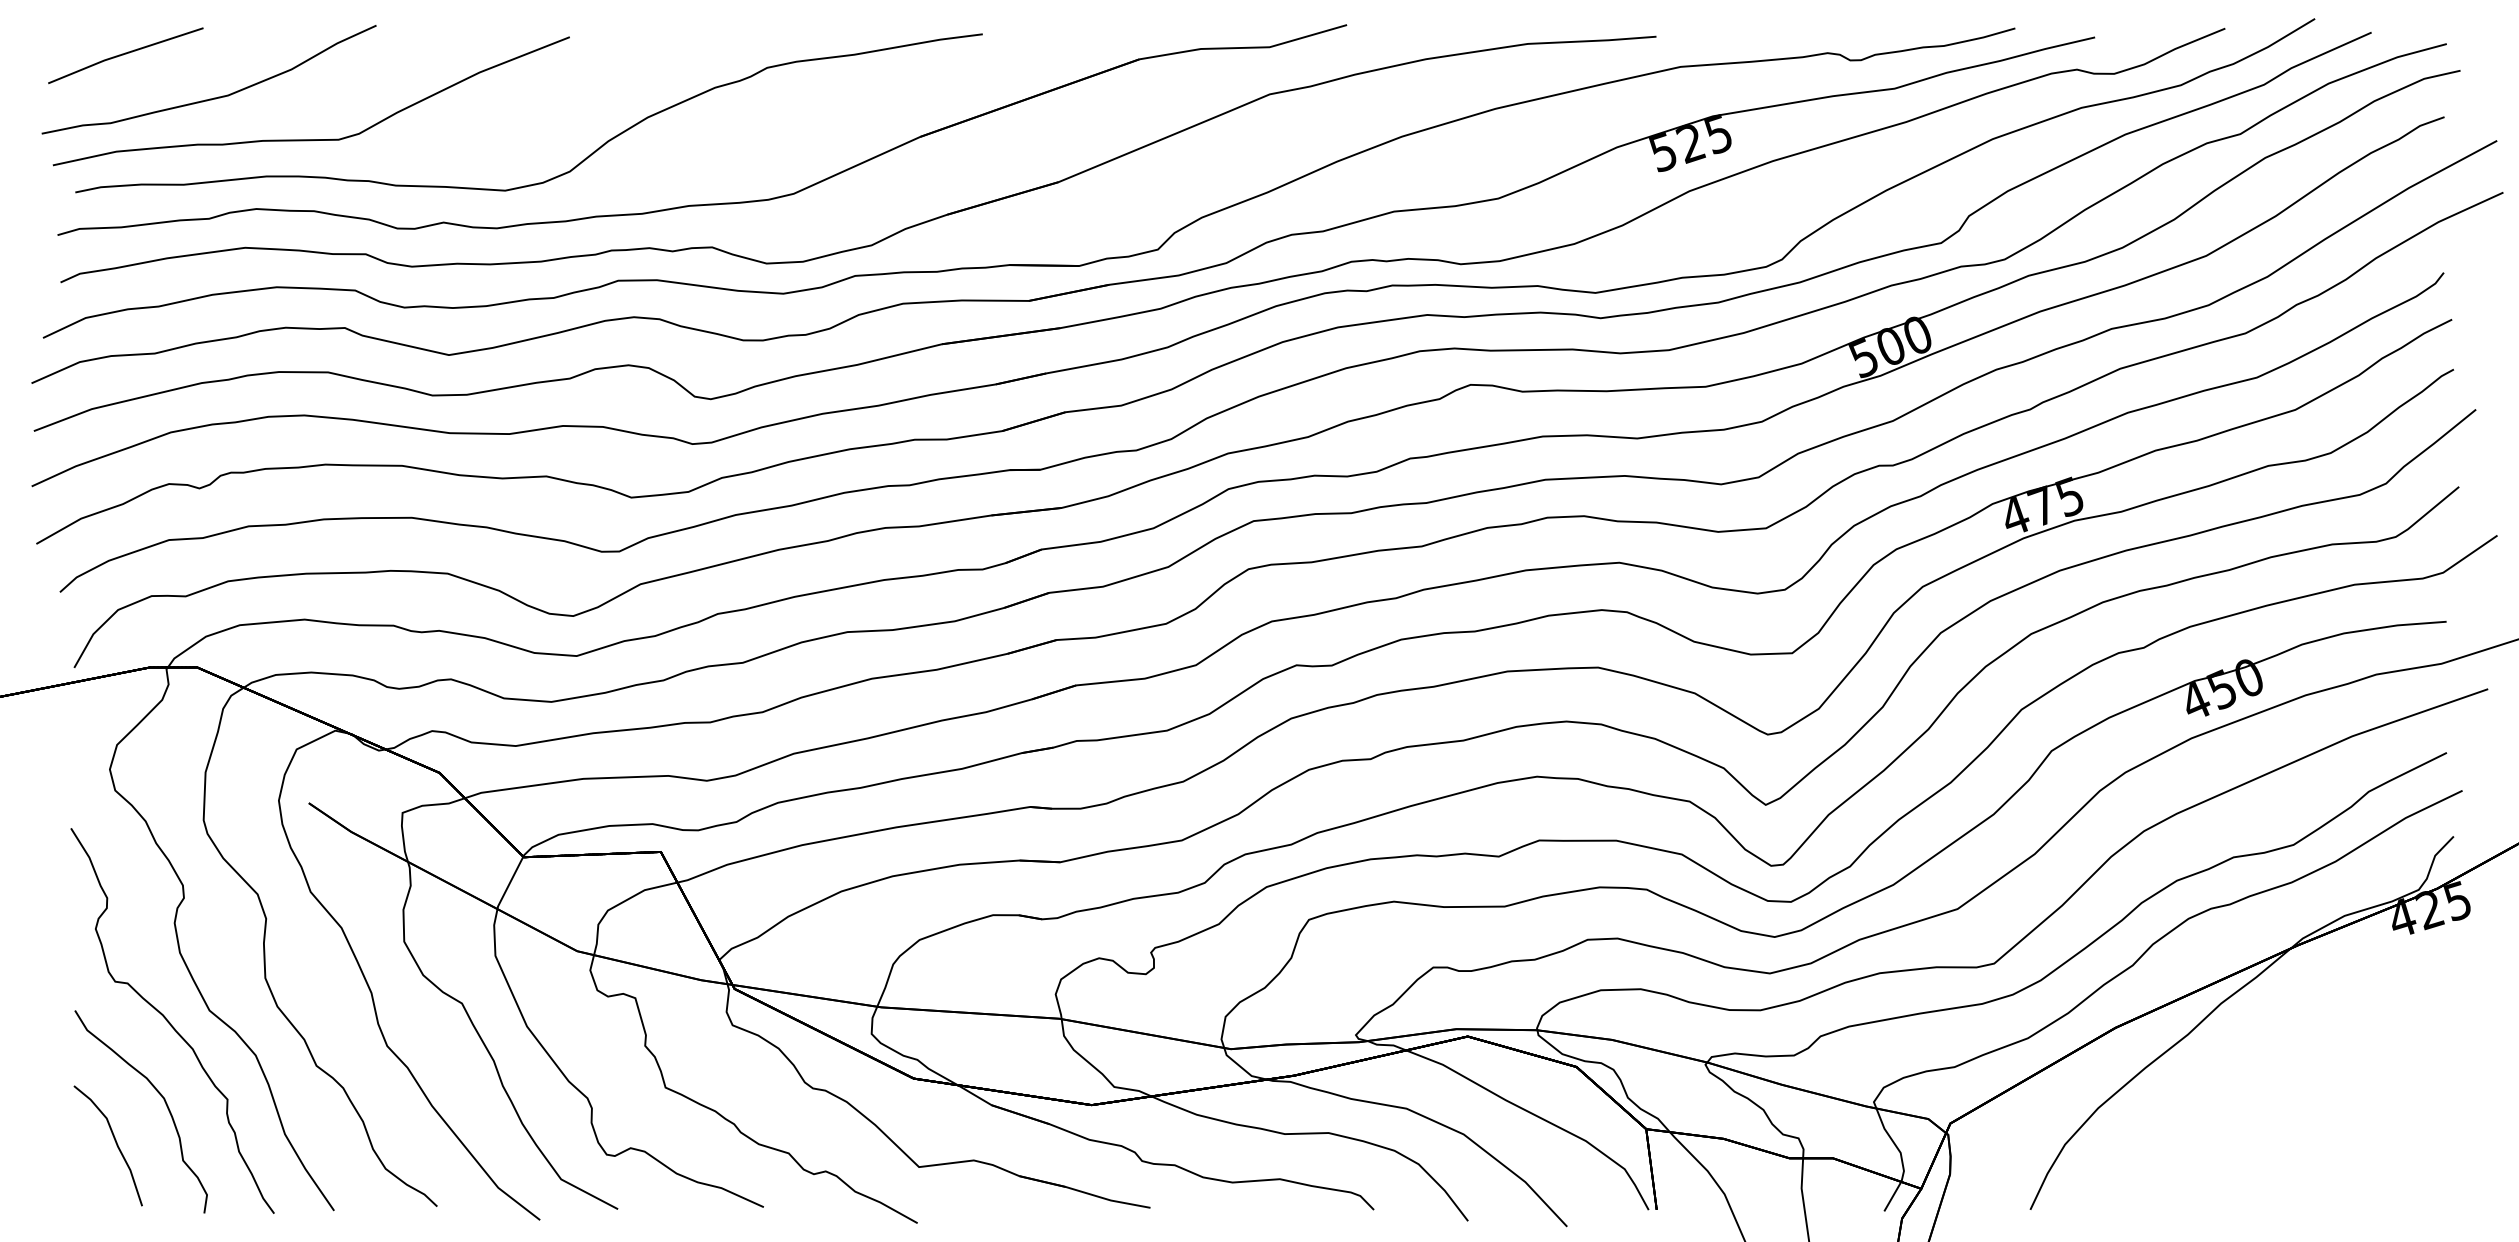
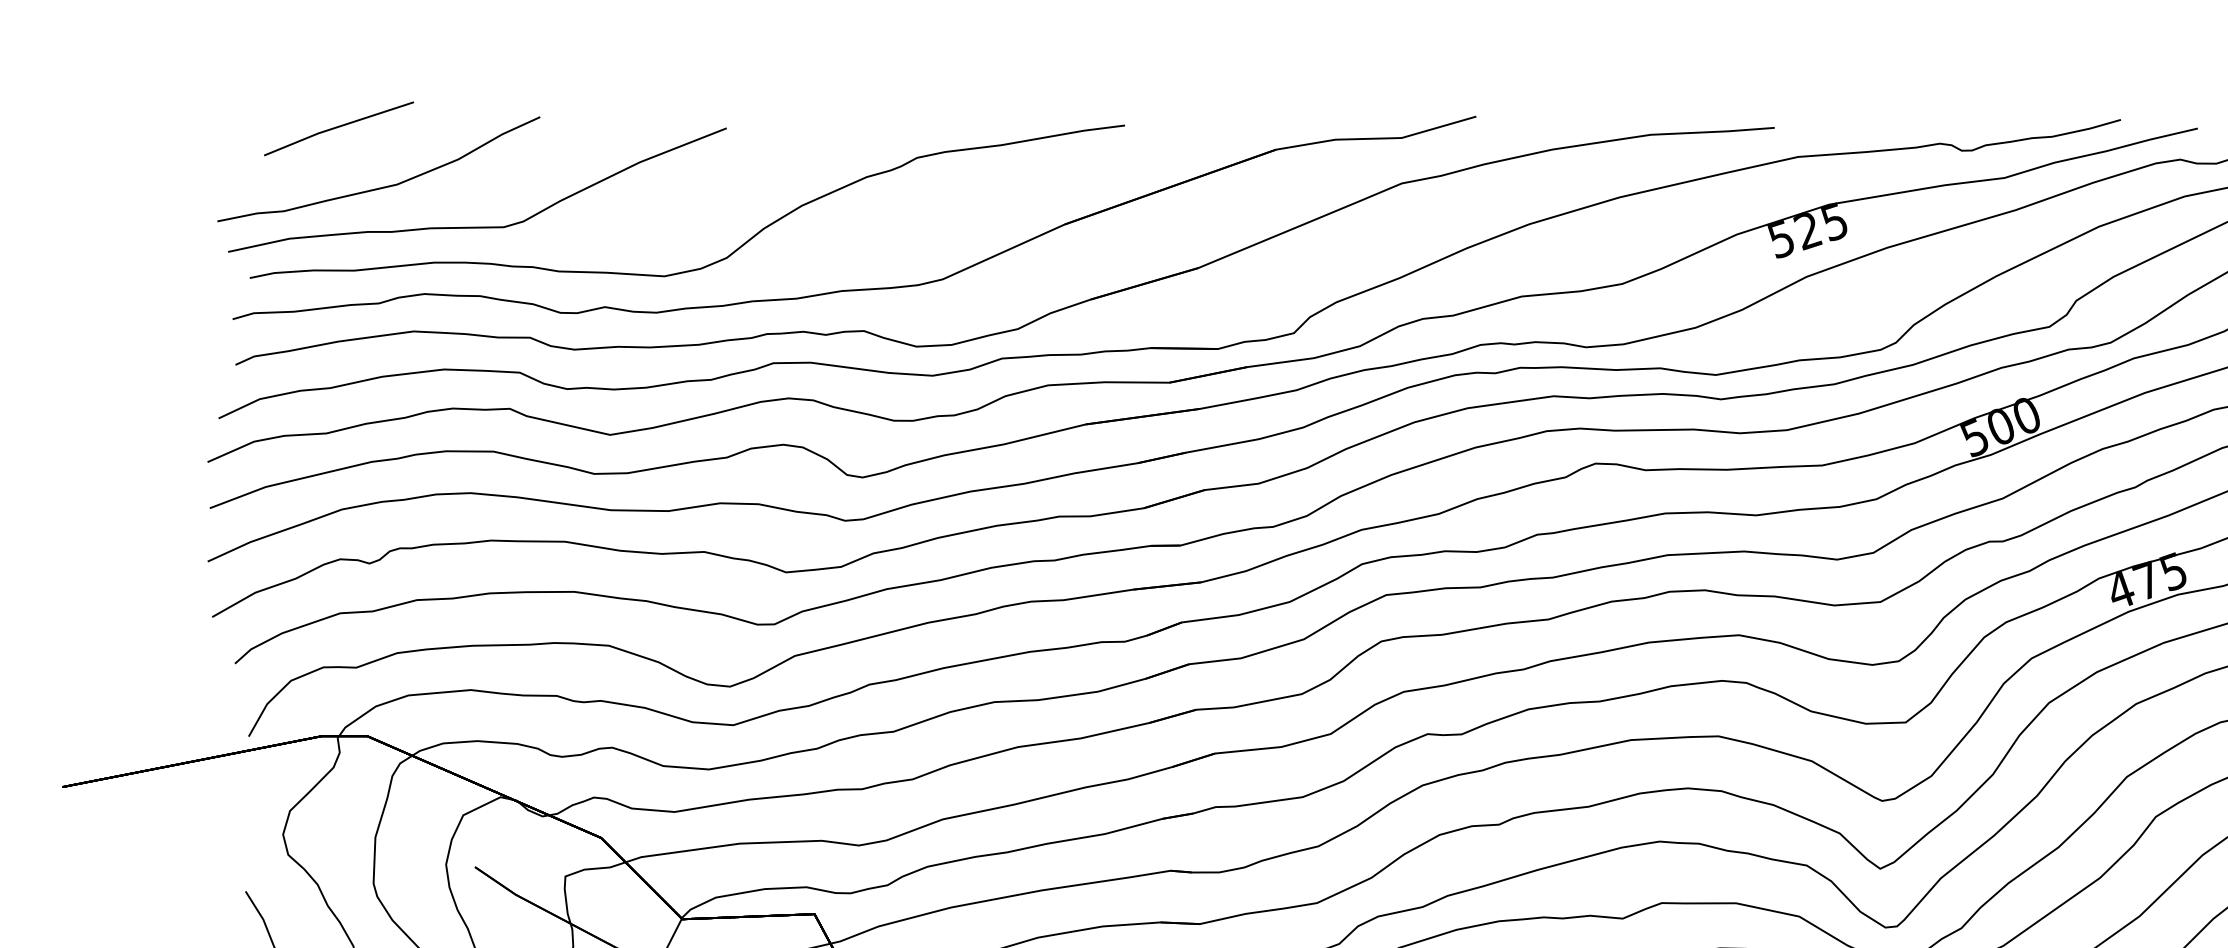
line: (125, 54) -> (338, 127), moved

